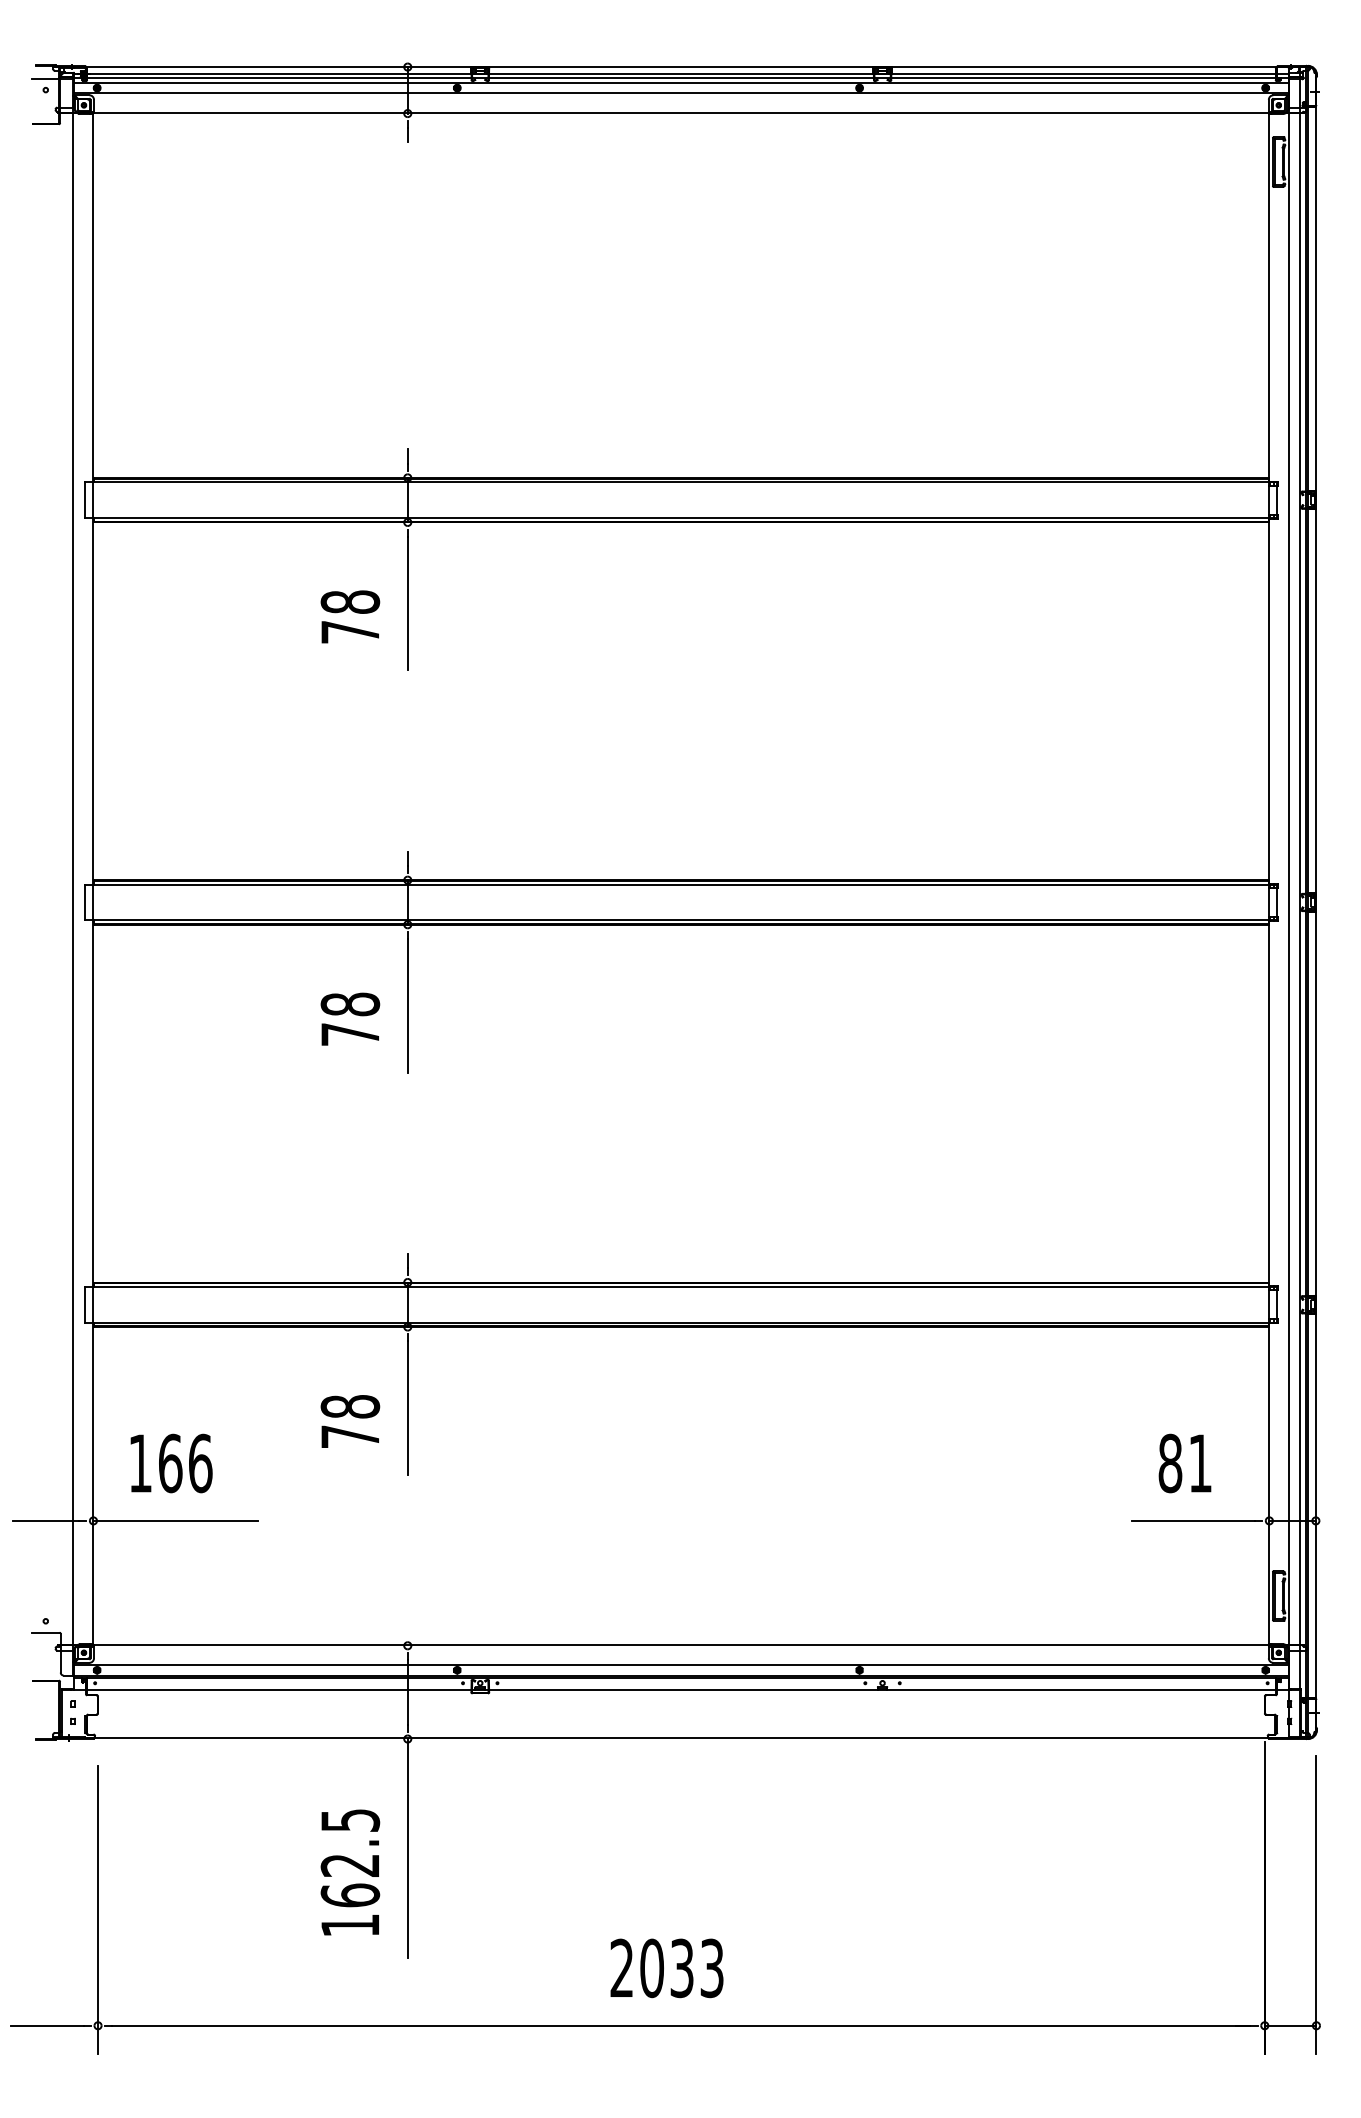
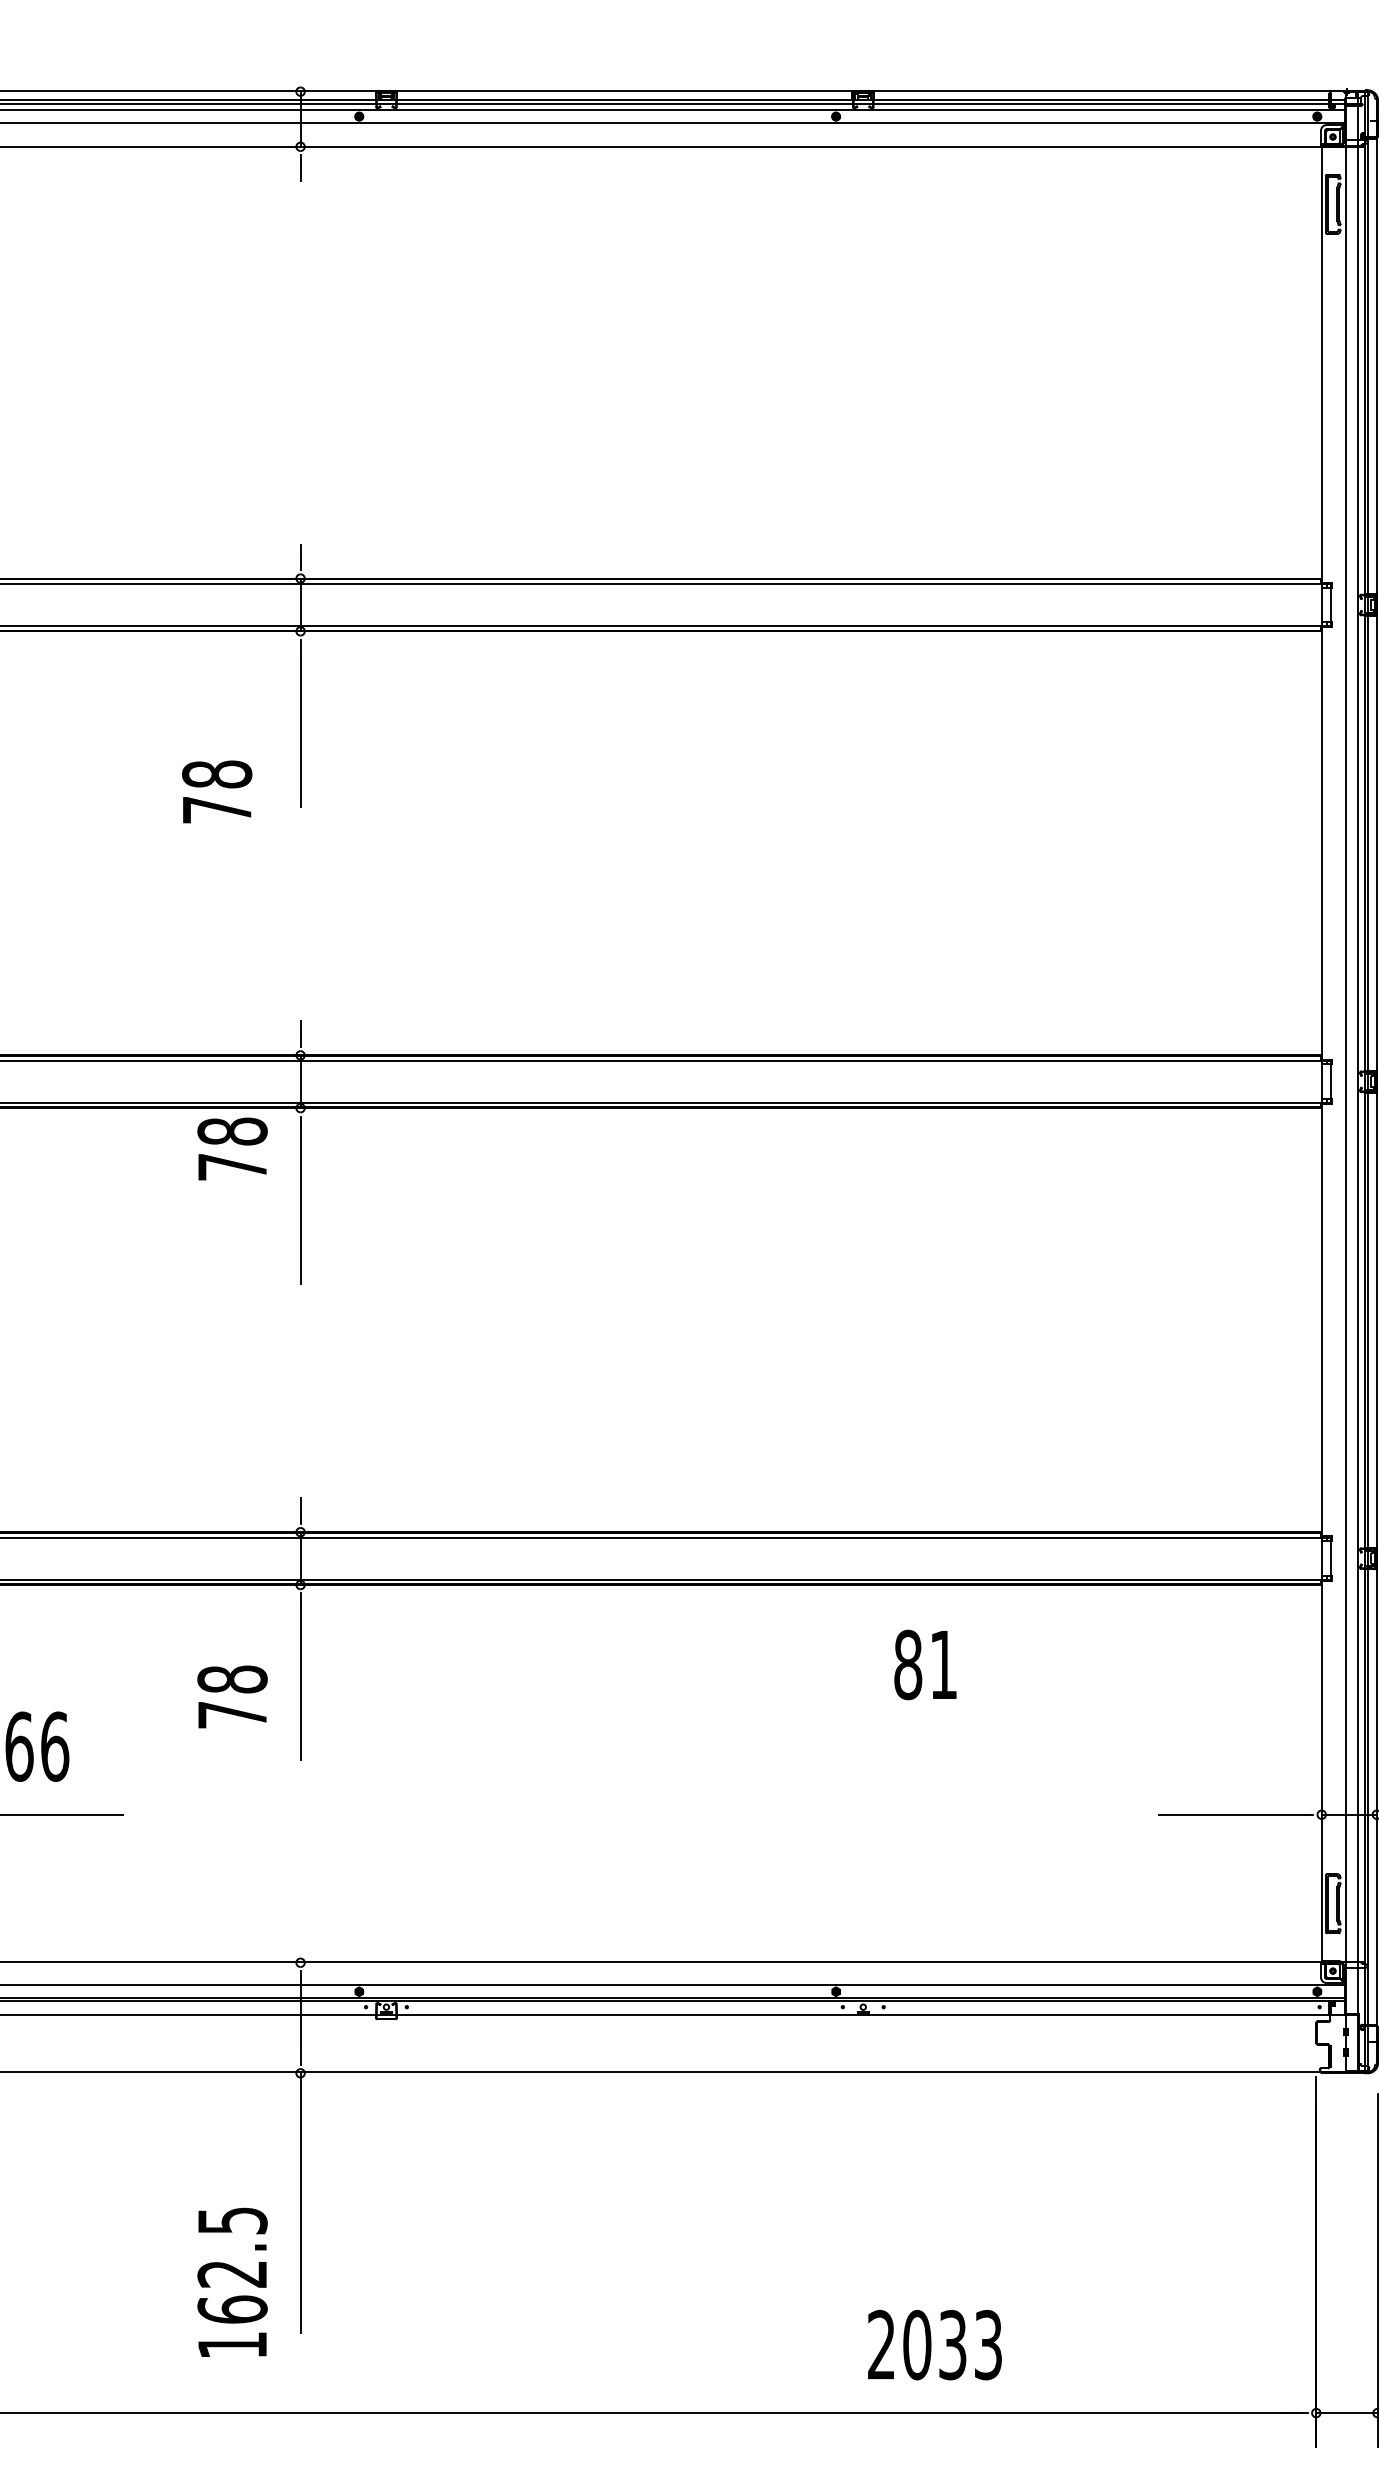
text: (350, 616) -> (217, 791), moved
text: (350, 1018) -> (232, 1148), moved
text: (1184, 1463) -> (924, 1664), moved
text: (350, 1872) -> (232, 2282), moved
text: (666, 1968) -> (934, 2345), moved

